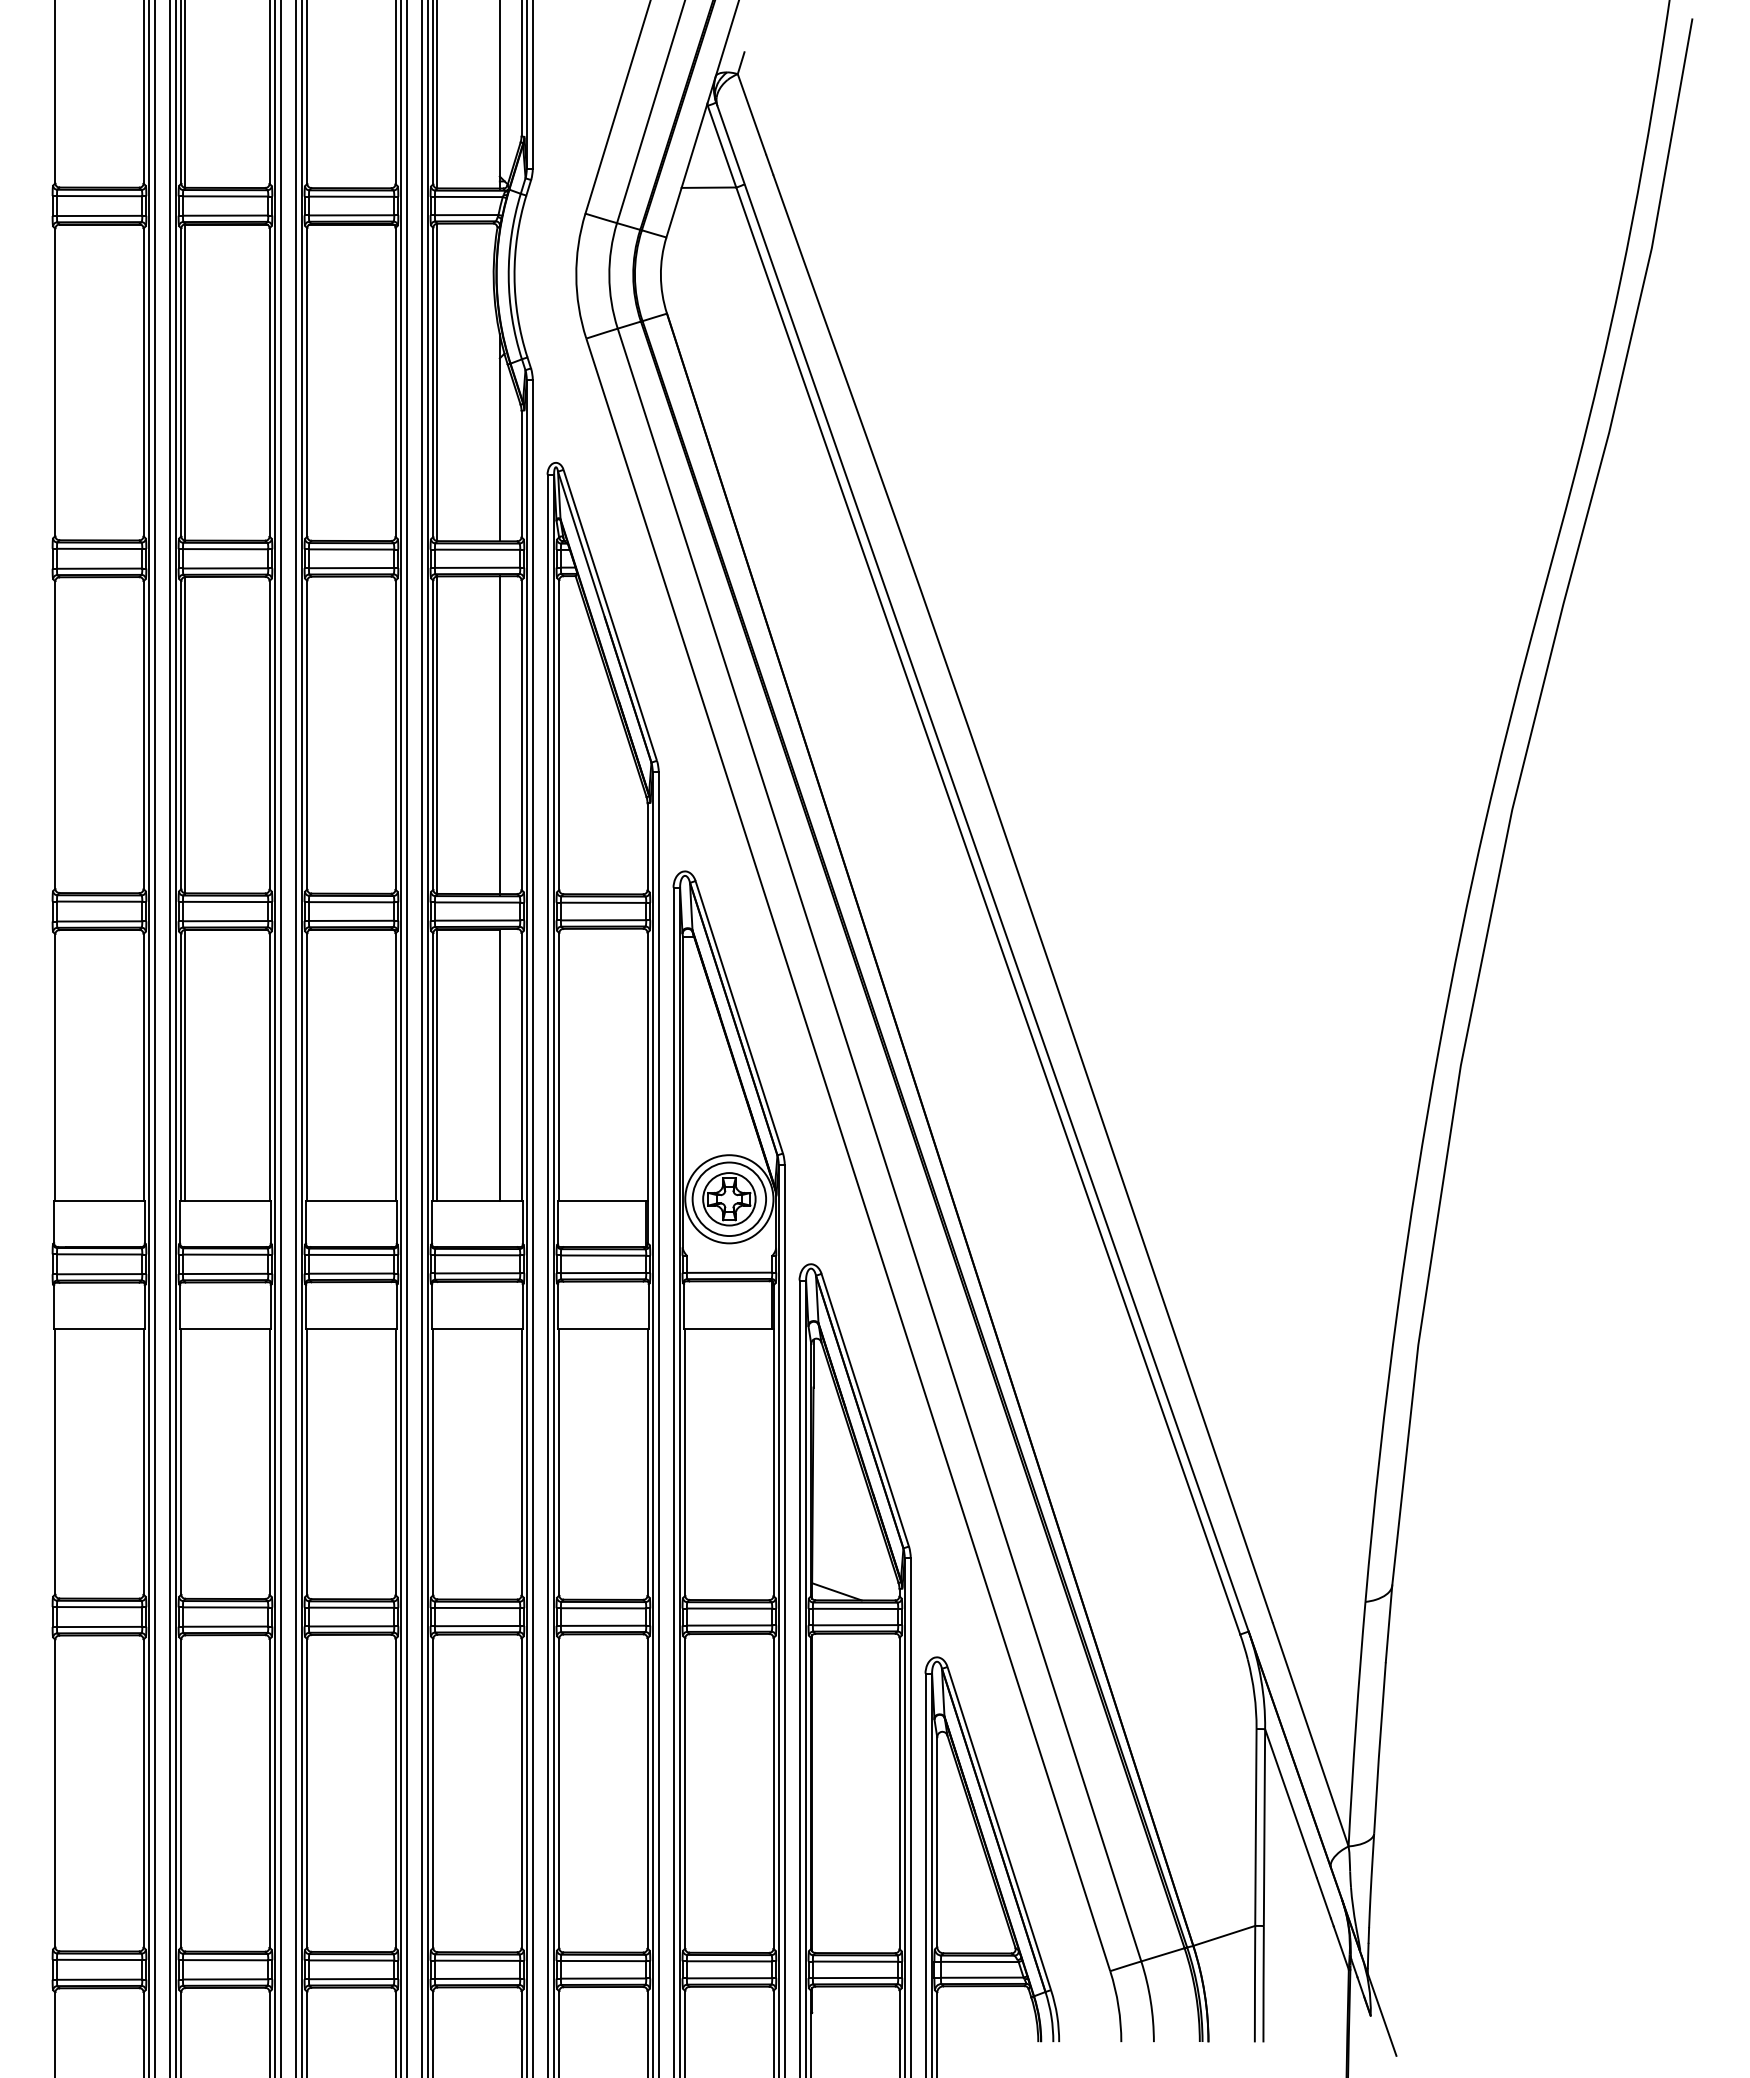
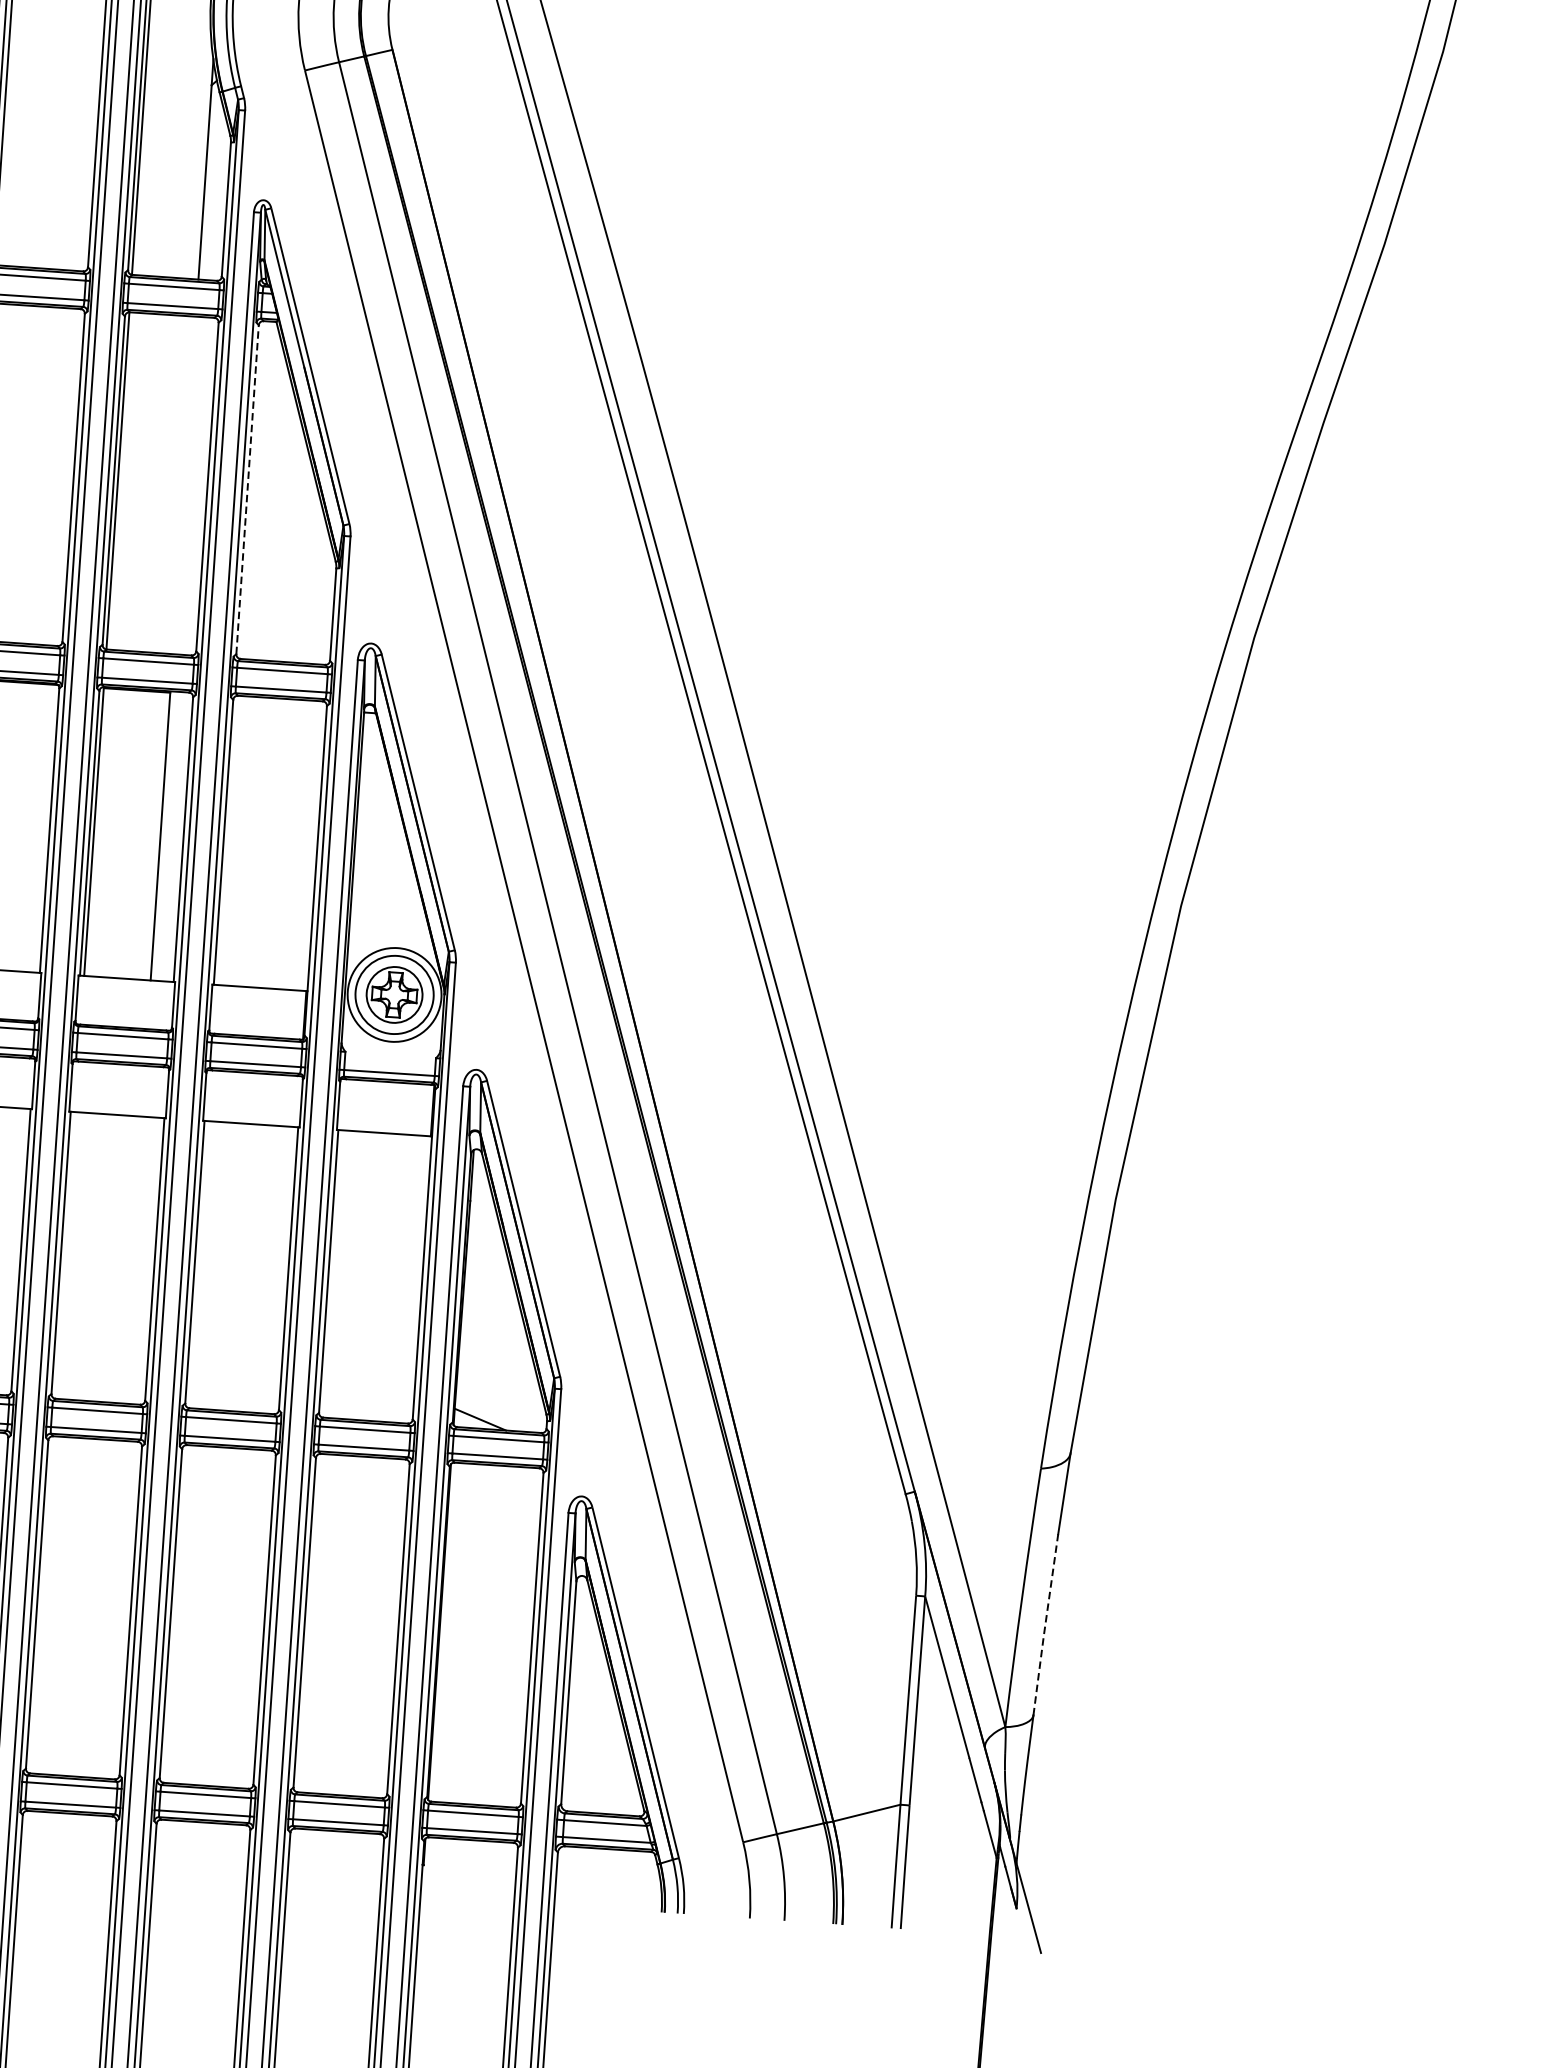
line: (499, 735) -> (184, 485), removed
line: (559, 735) -> (247, 490), solid -> dashed
line: (1379, 1748) -> (1045, 1625), solid -> dashed

